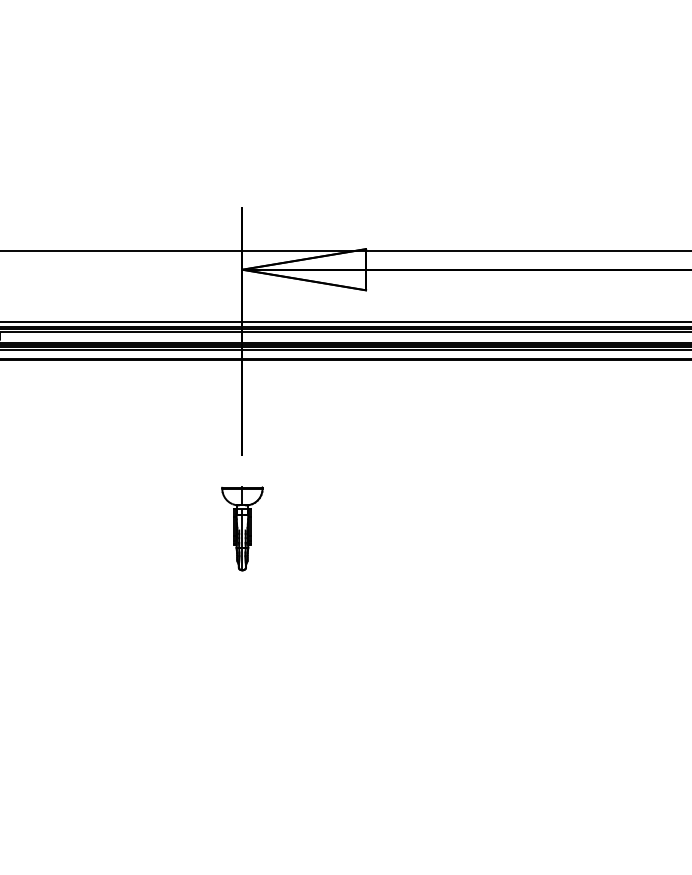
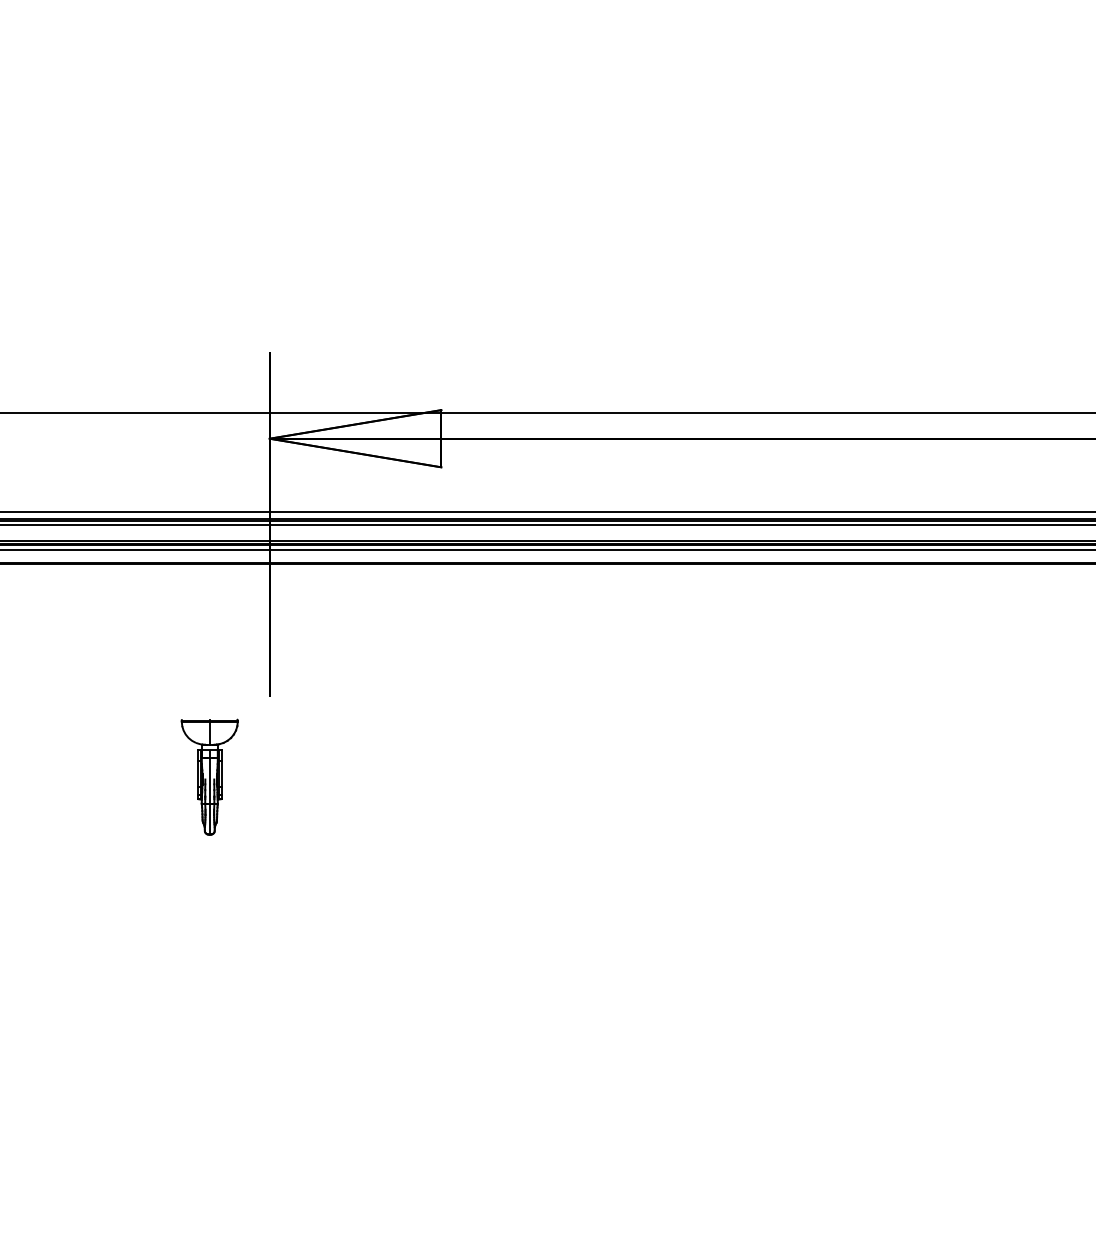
part: (242, 528) -> (209, 776), moved

